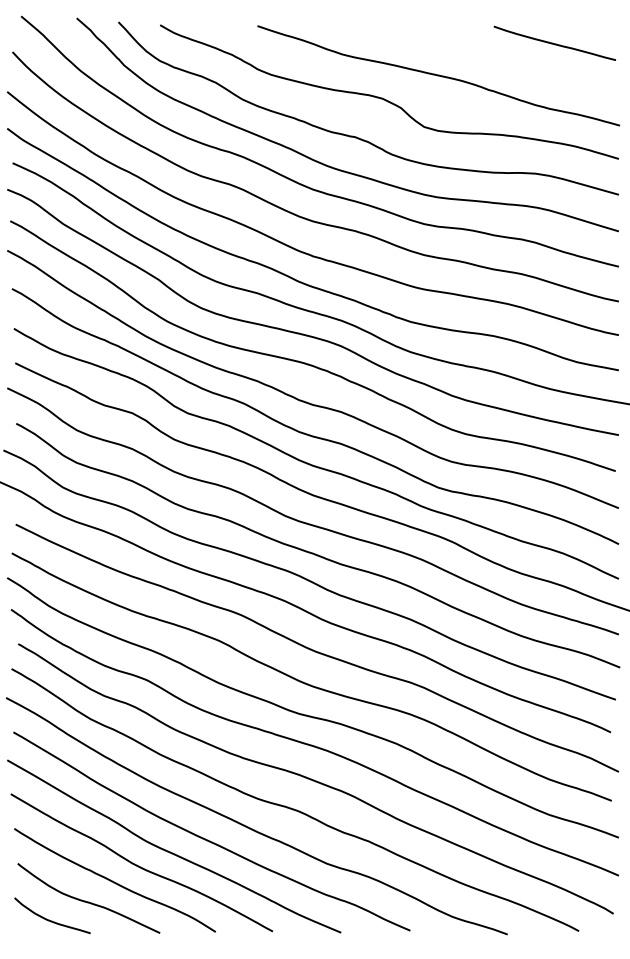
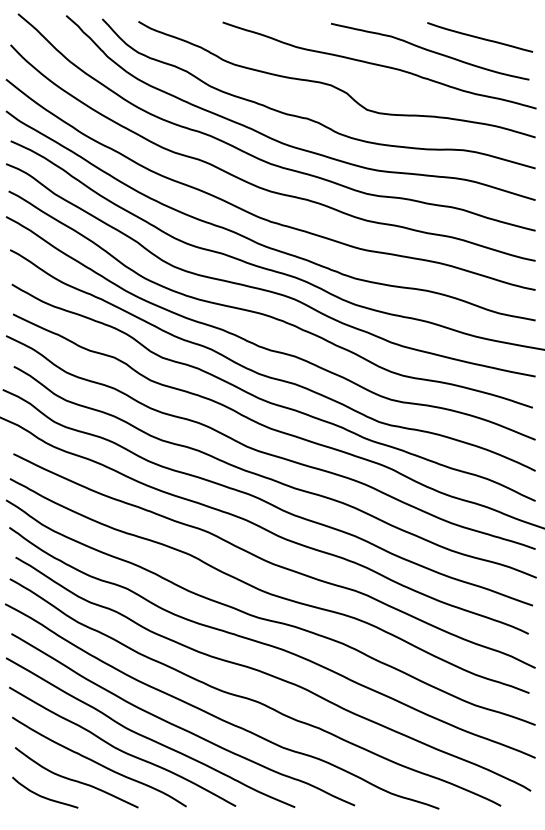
curve: (497, 59) -> (430, 51), added

